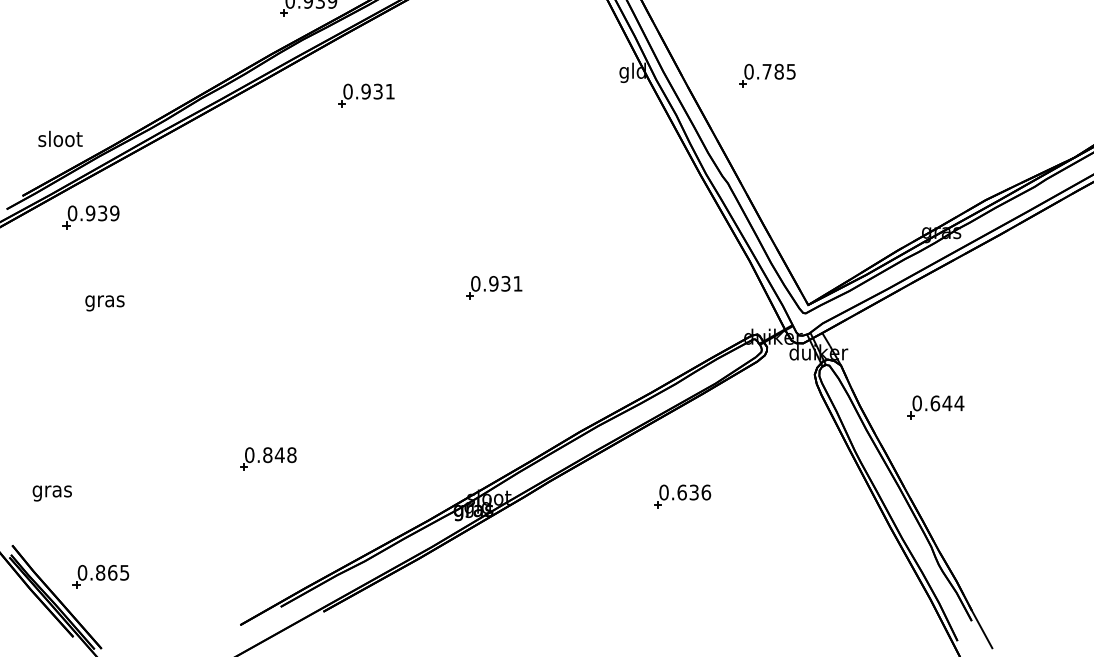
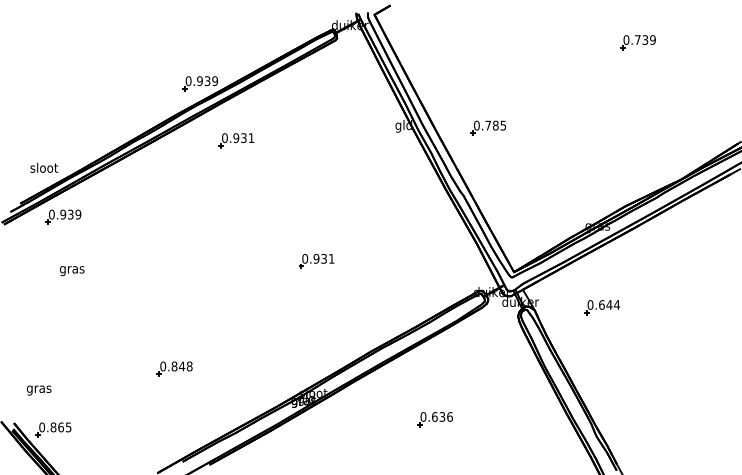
part: (934, 407) -> (601, 307), moved
part: (681, 496) -> (434, 419), moved
part: (100, 576) -> (53, 429), moved

